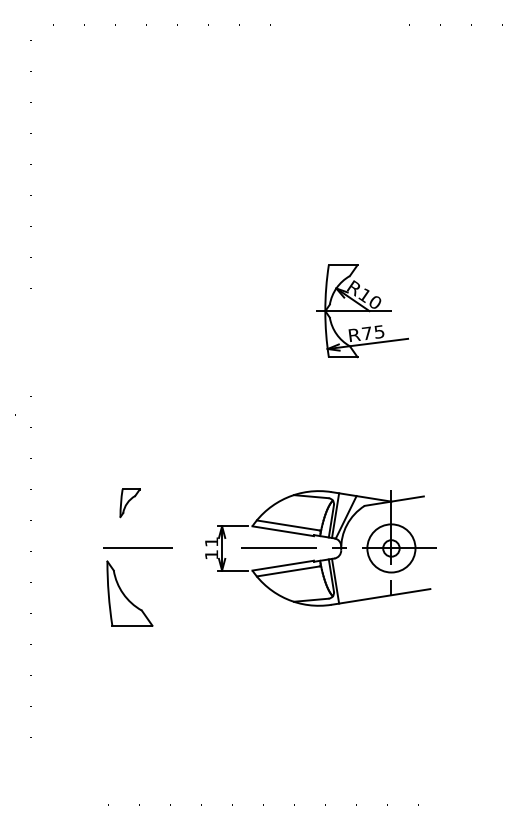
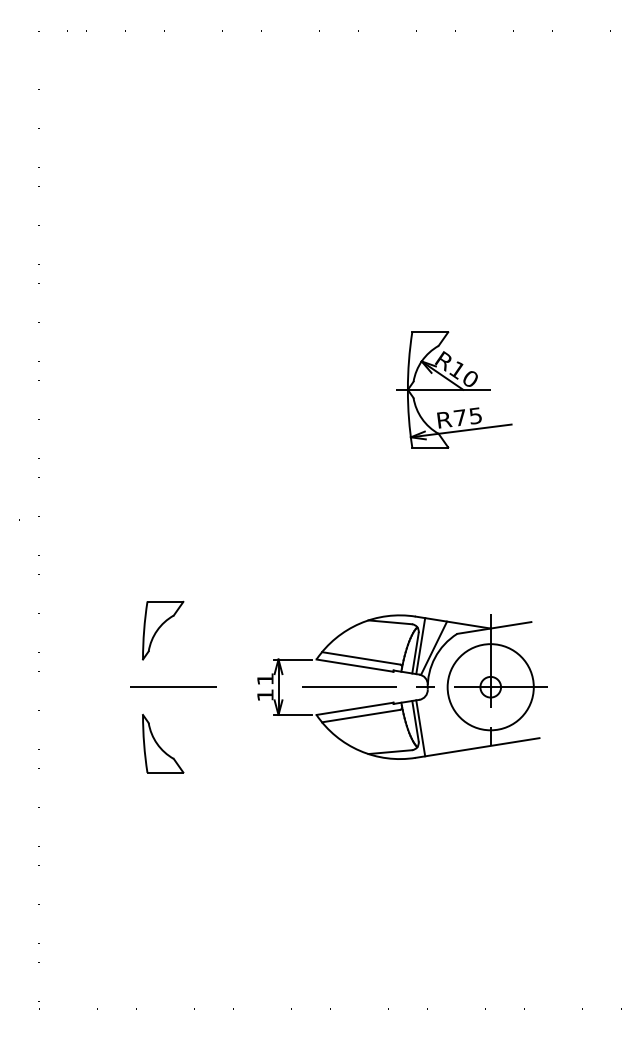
part: (130, 503) -> (163, 630), size x1.67
circle: (391, 548) -> (490, 687), size x1.43
part: (130, 593) -> (163, 743), size x0.71

